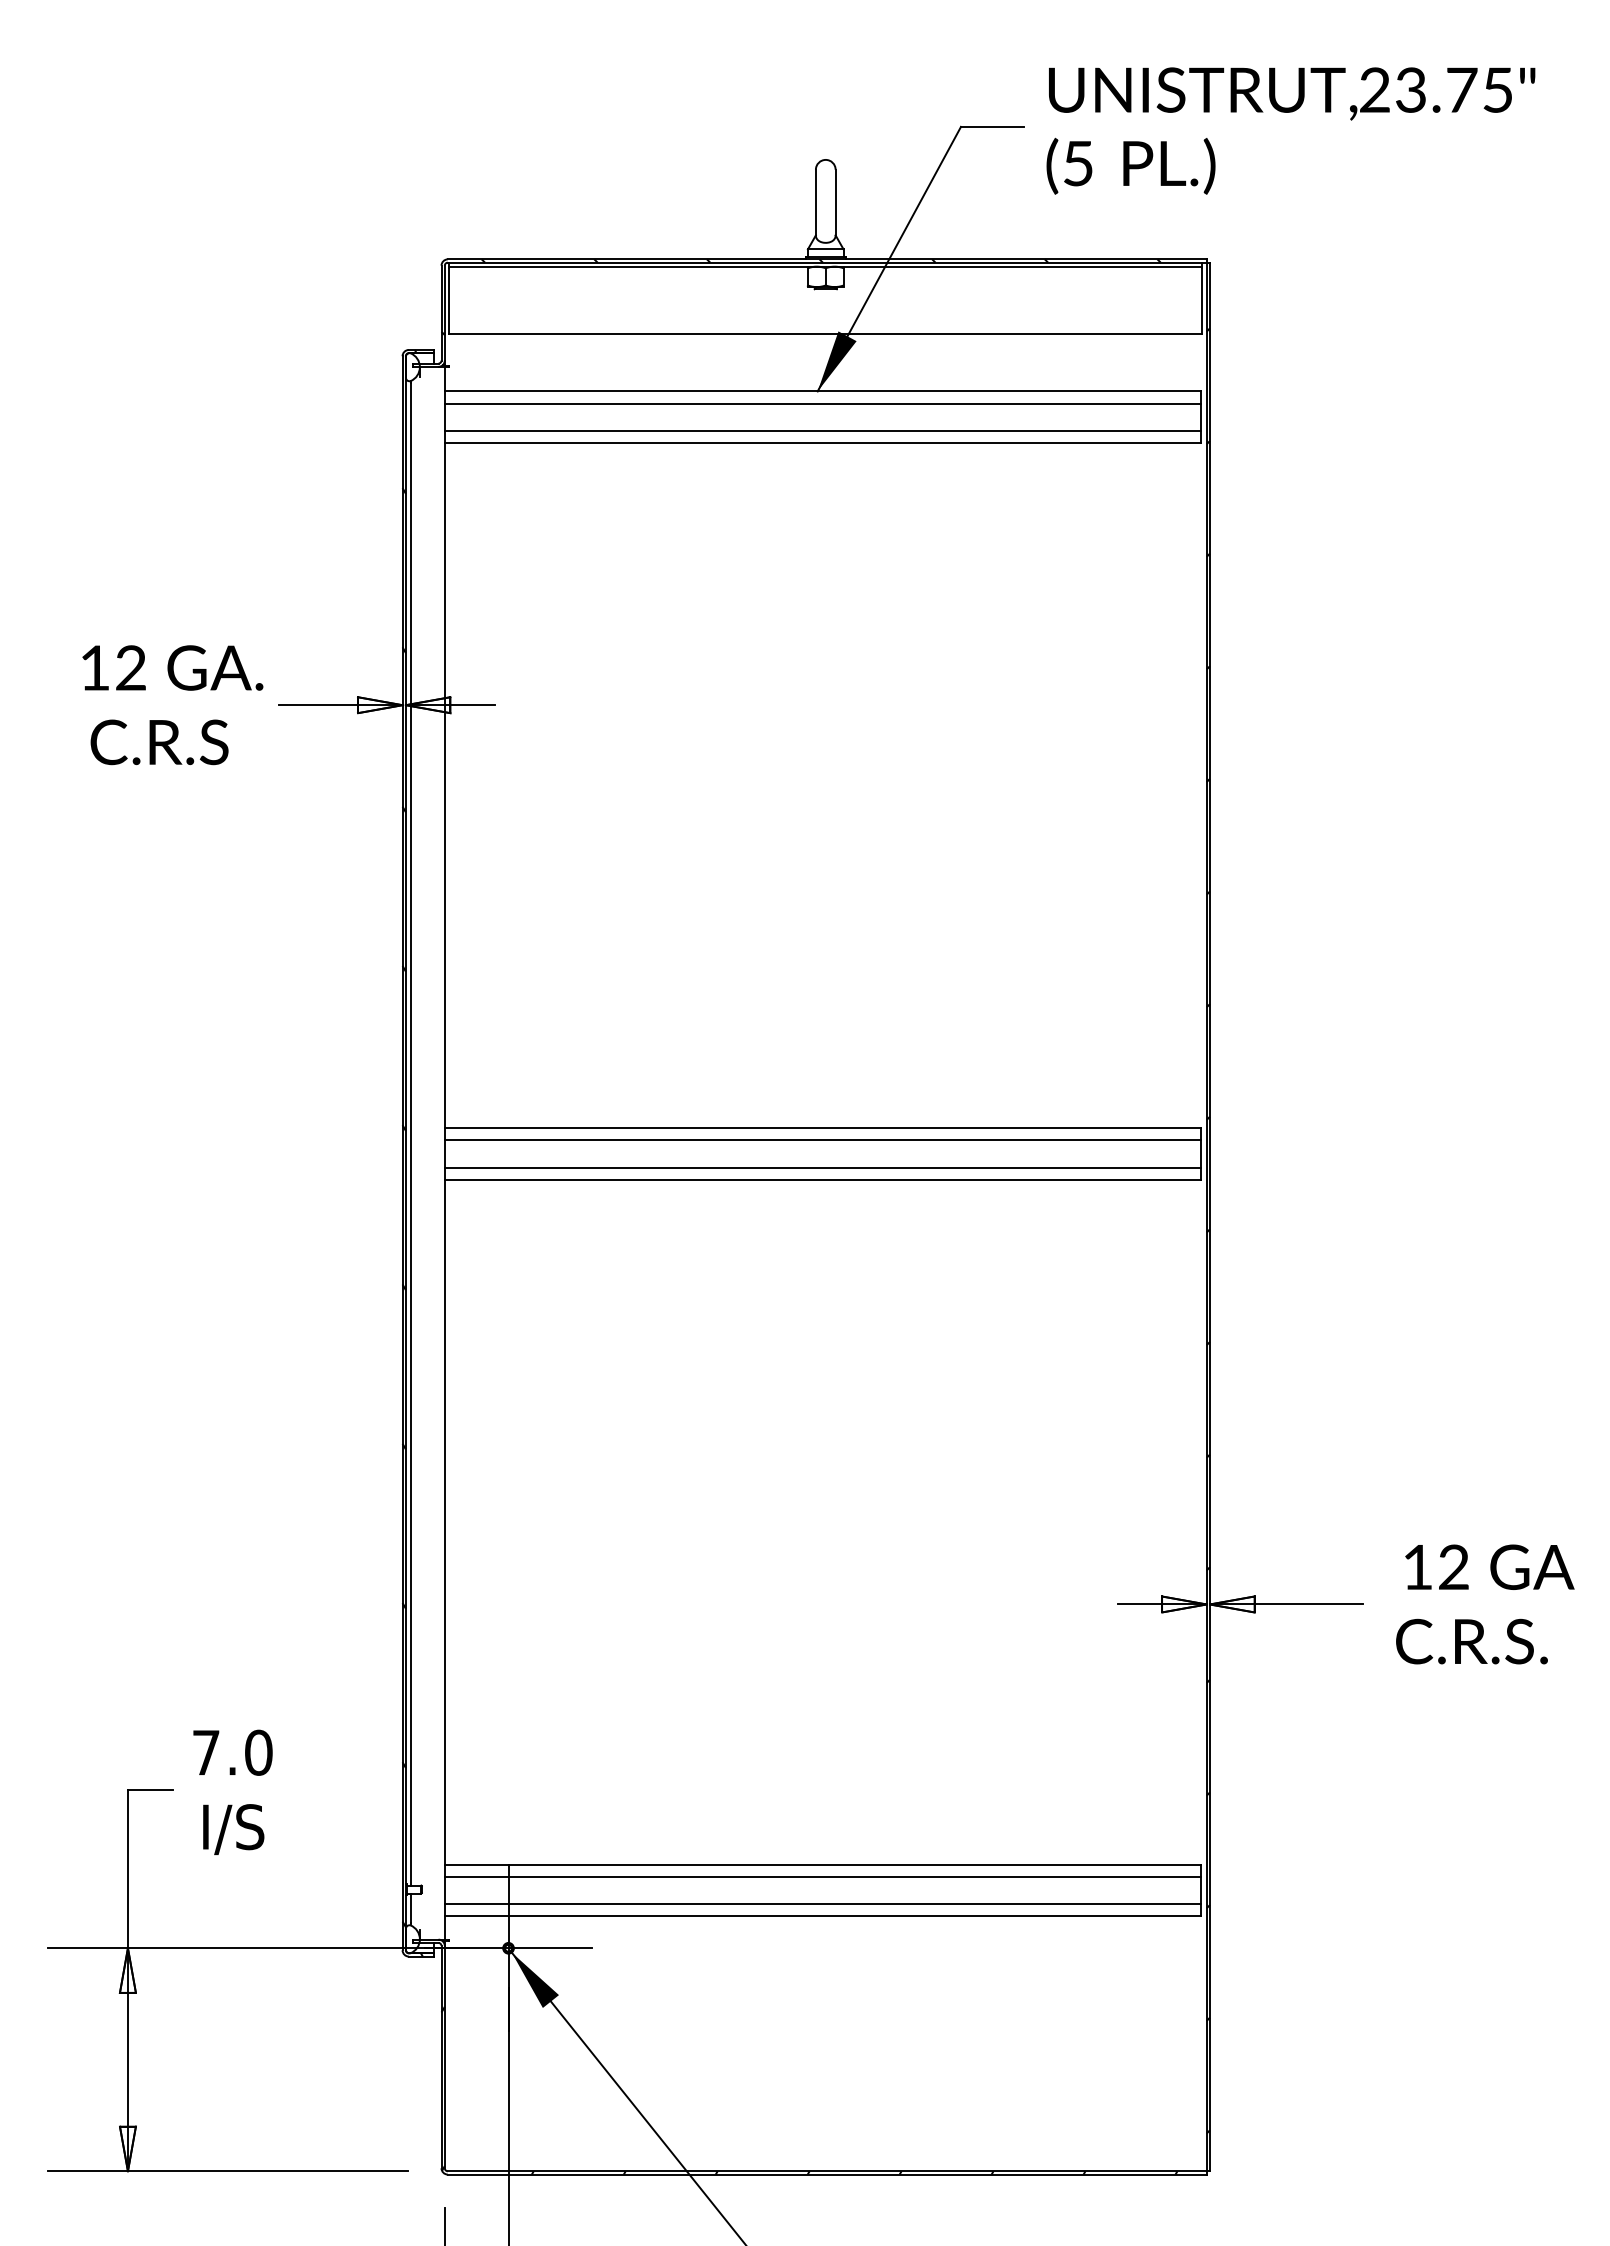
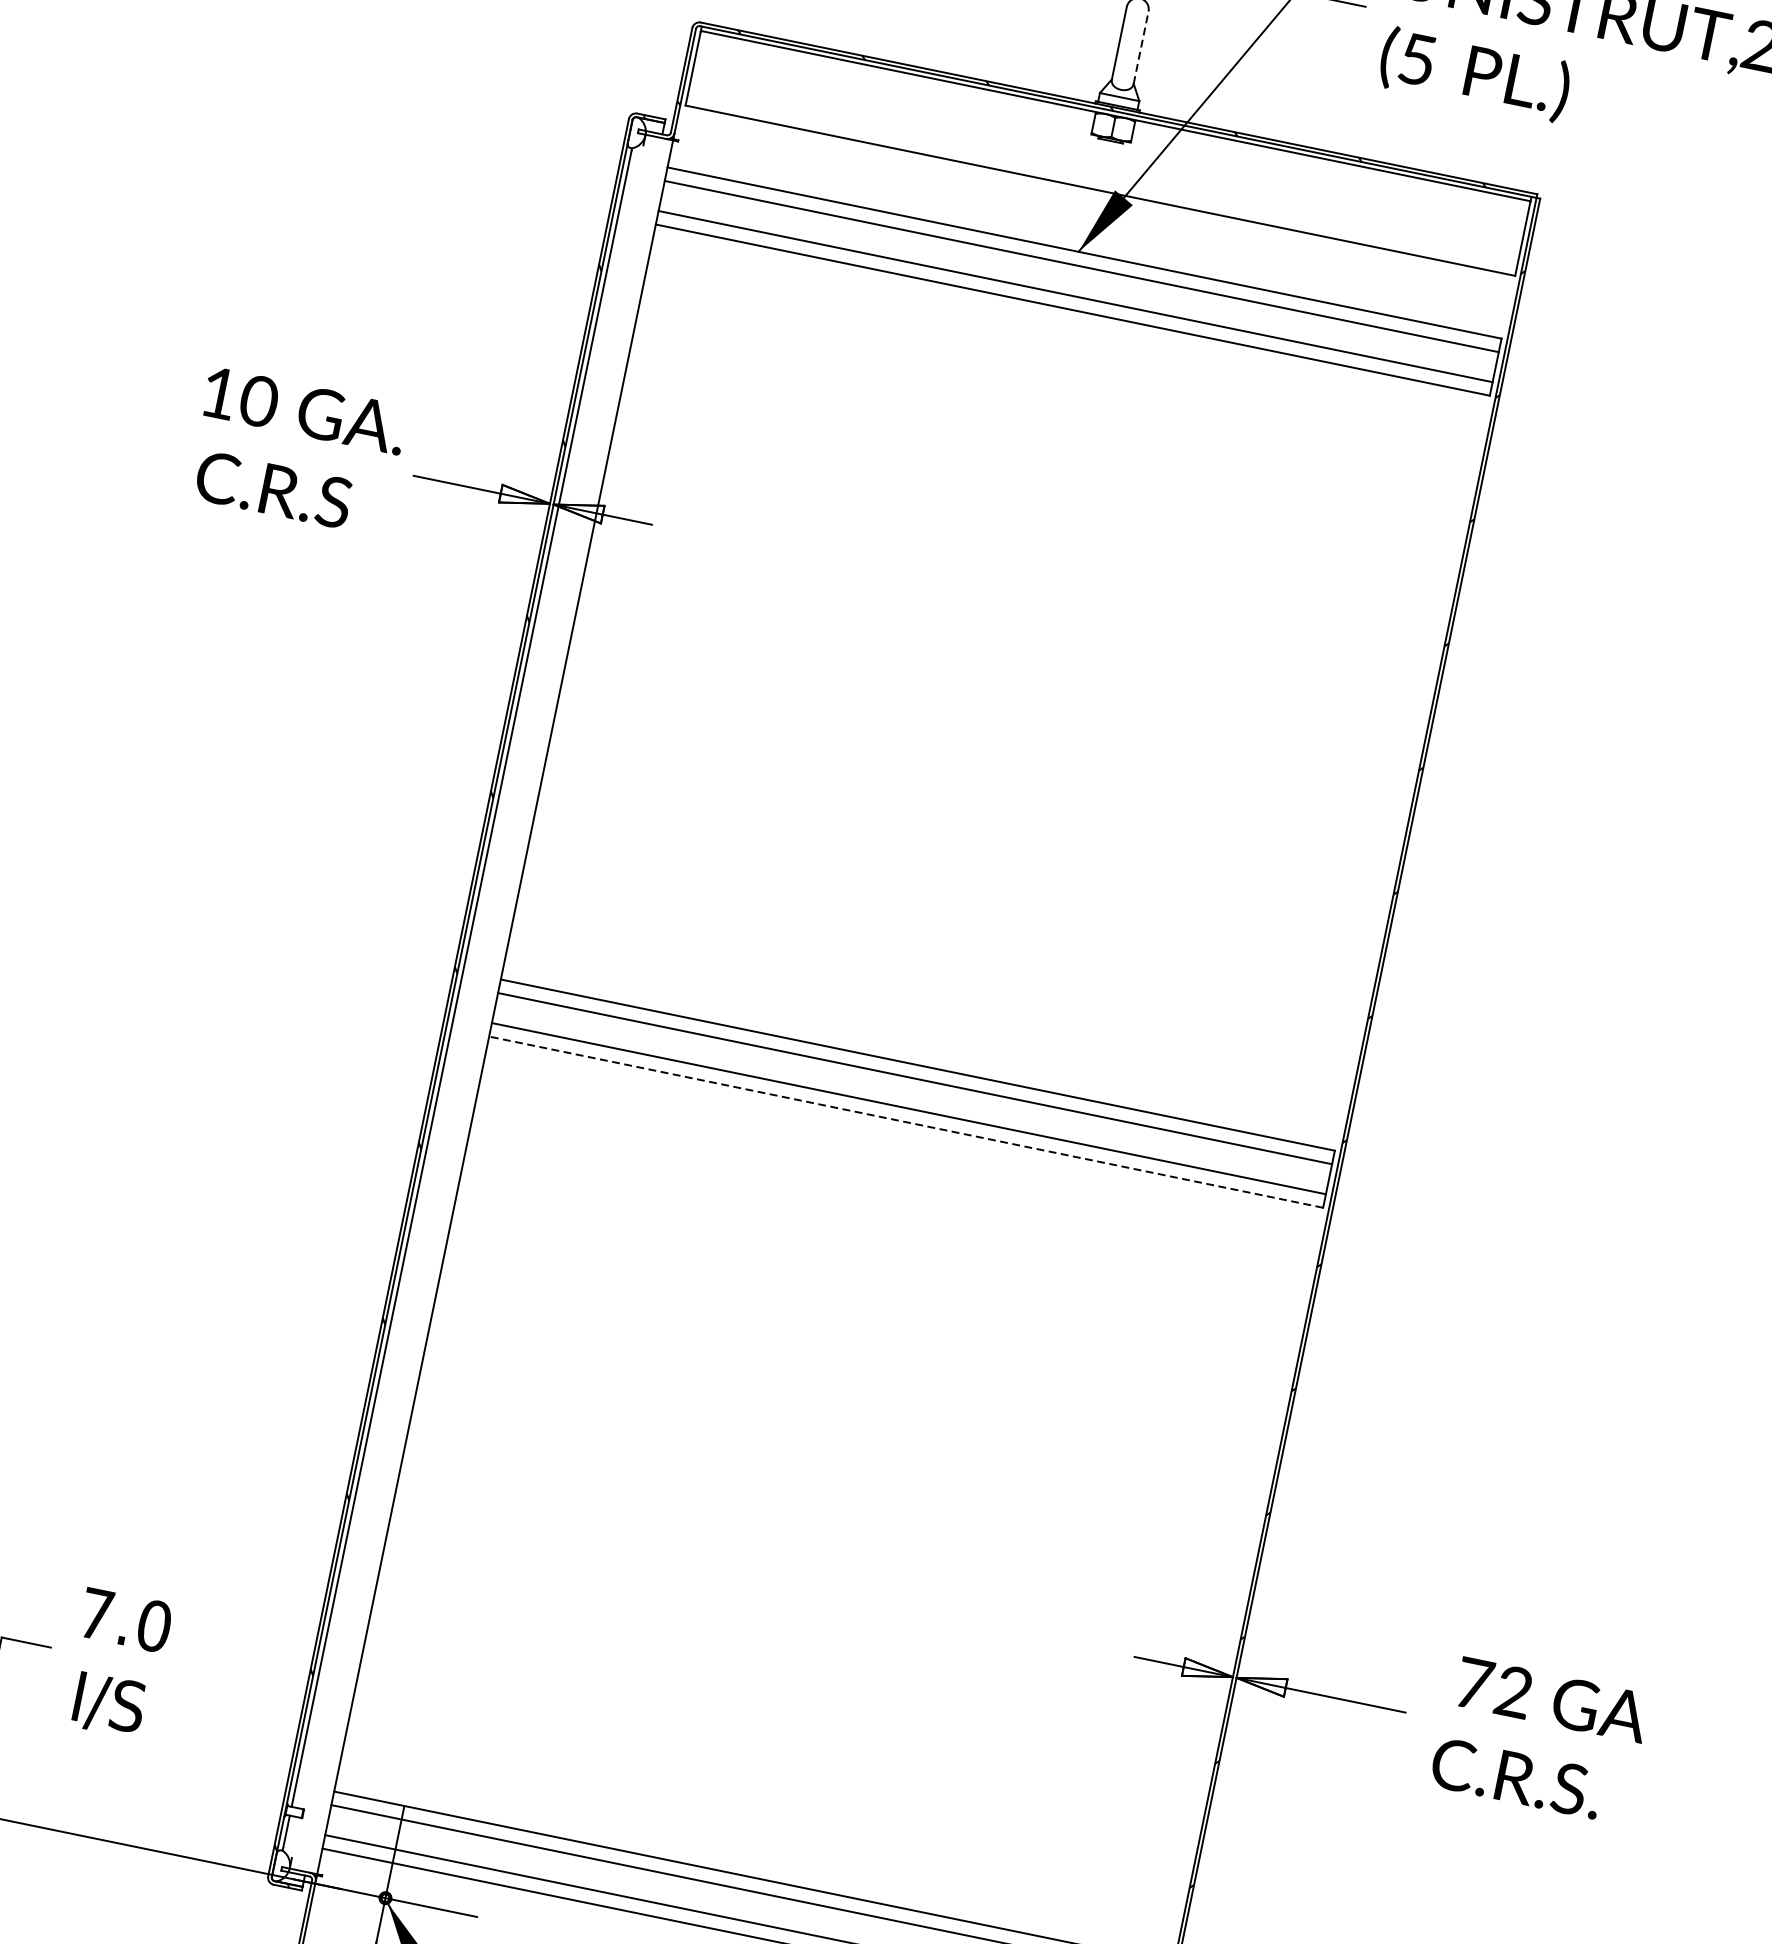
line: (835, 202) -> (1140, 47), solid -> dashed
text: (131, 667) -> (259, 400), 12 -> 10
line: (822, 1179) -> (905, 1121), solid -> dashed
text: (1418, 1567) -> (1474, 1684), 12 -> 72

